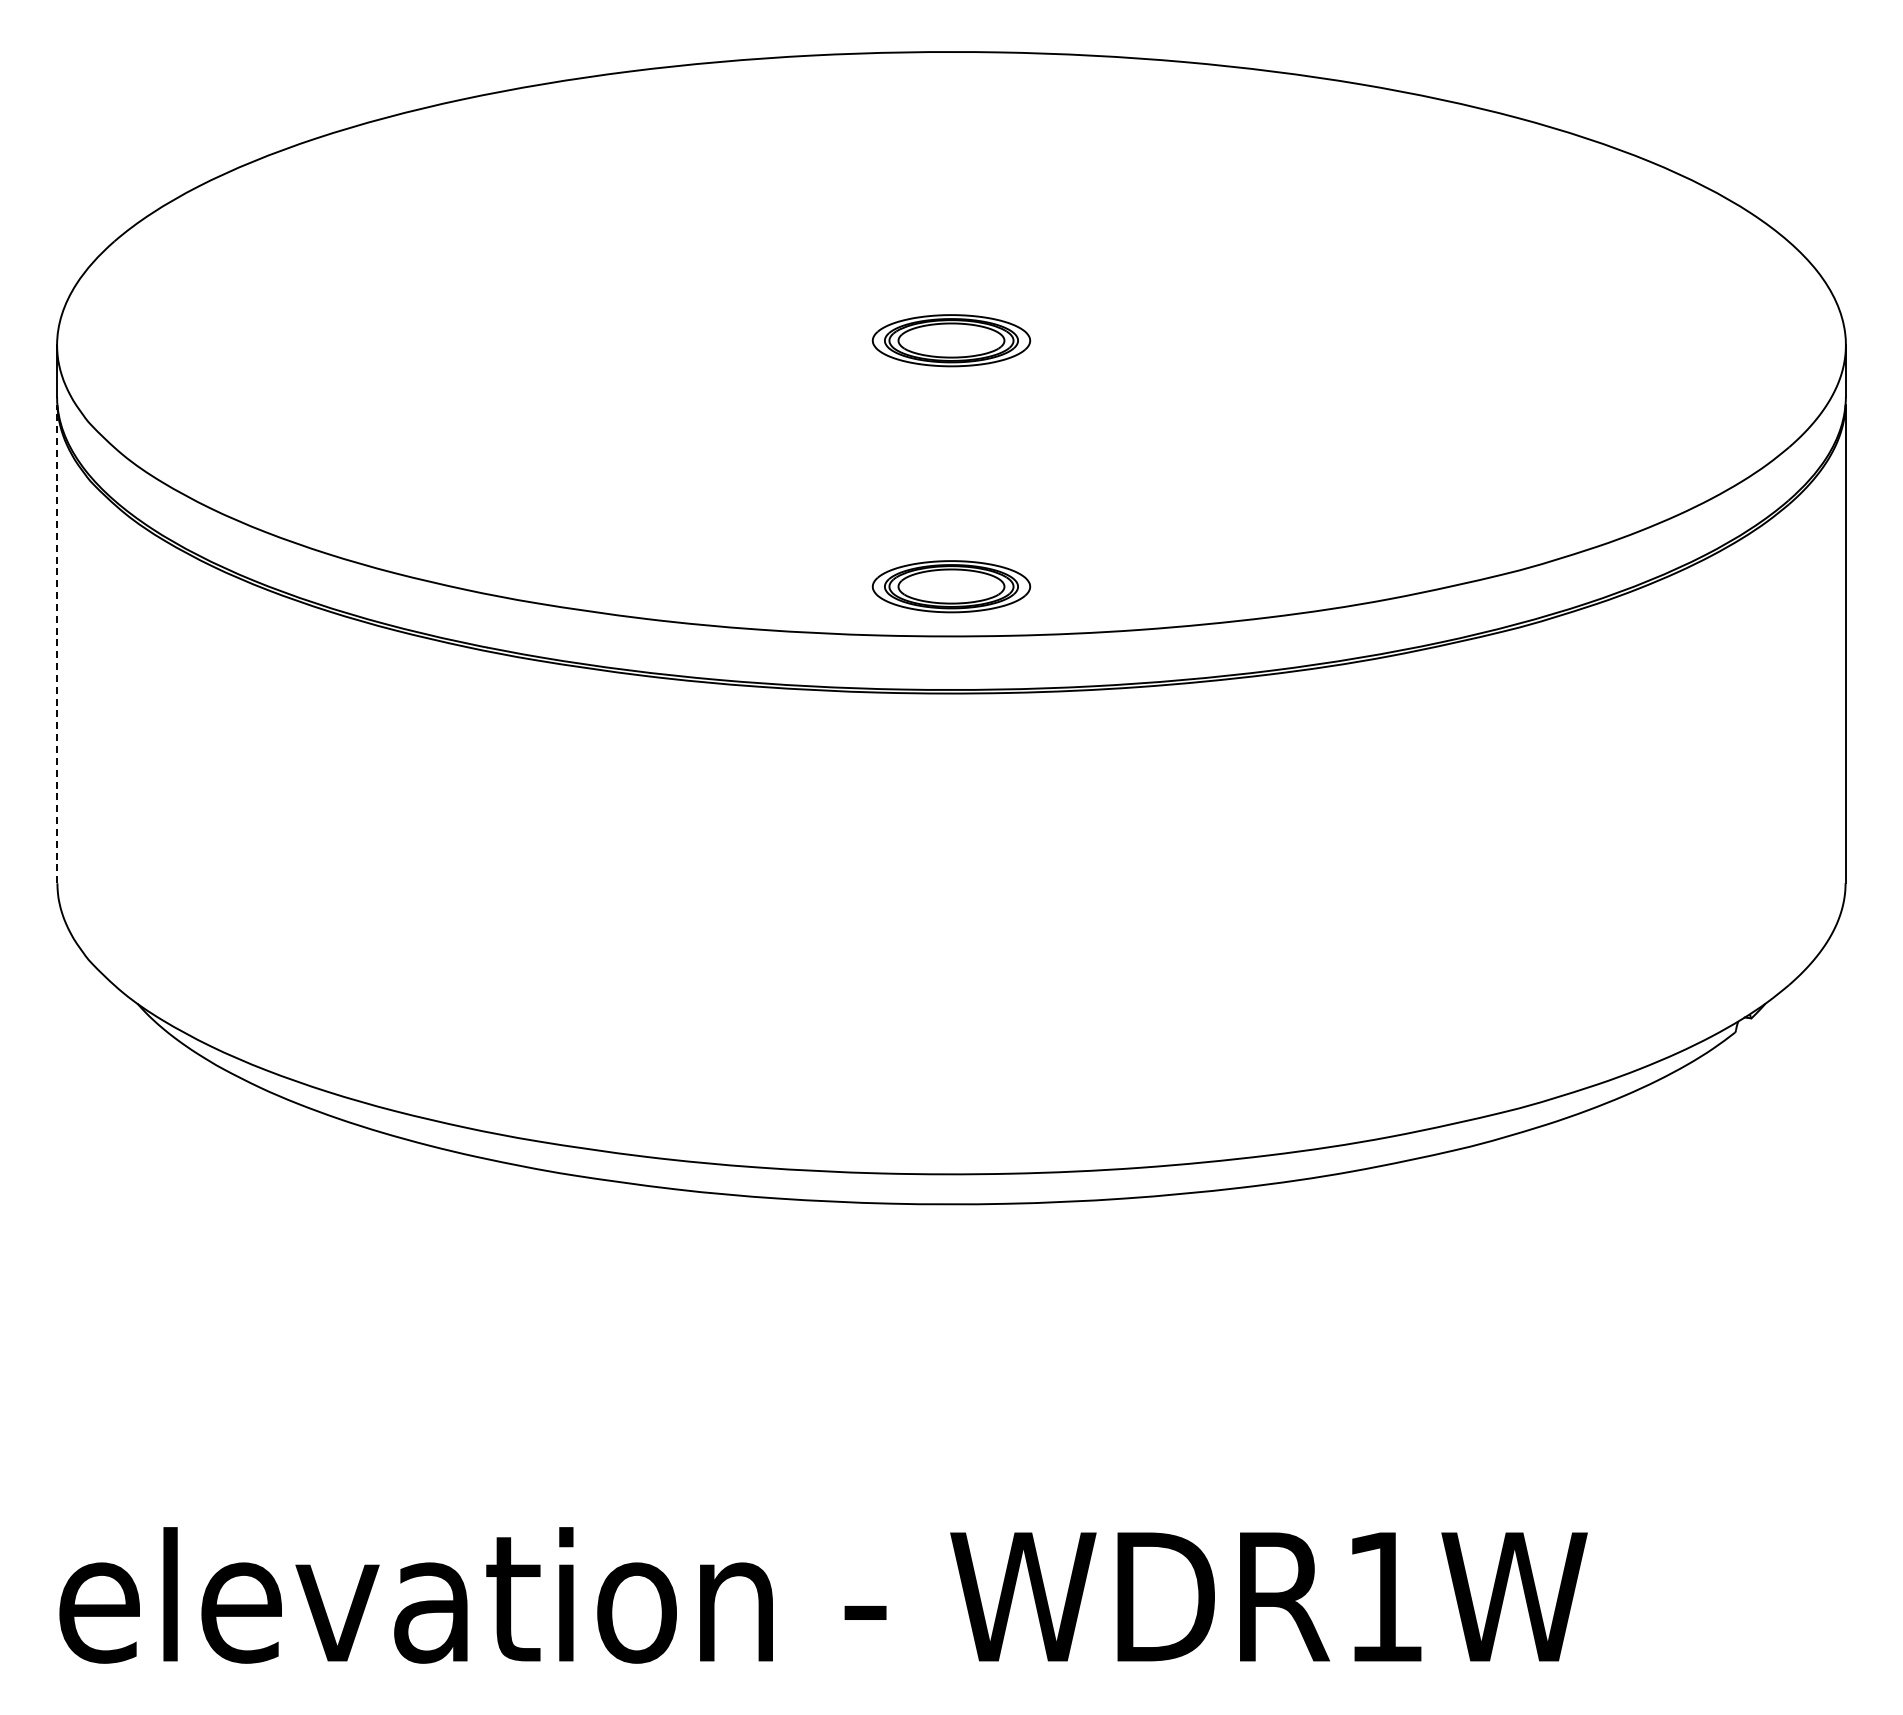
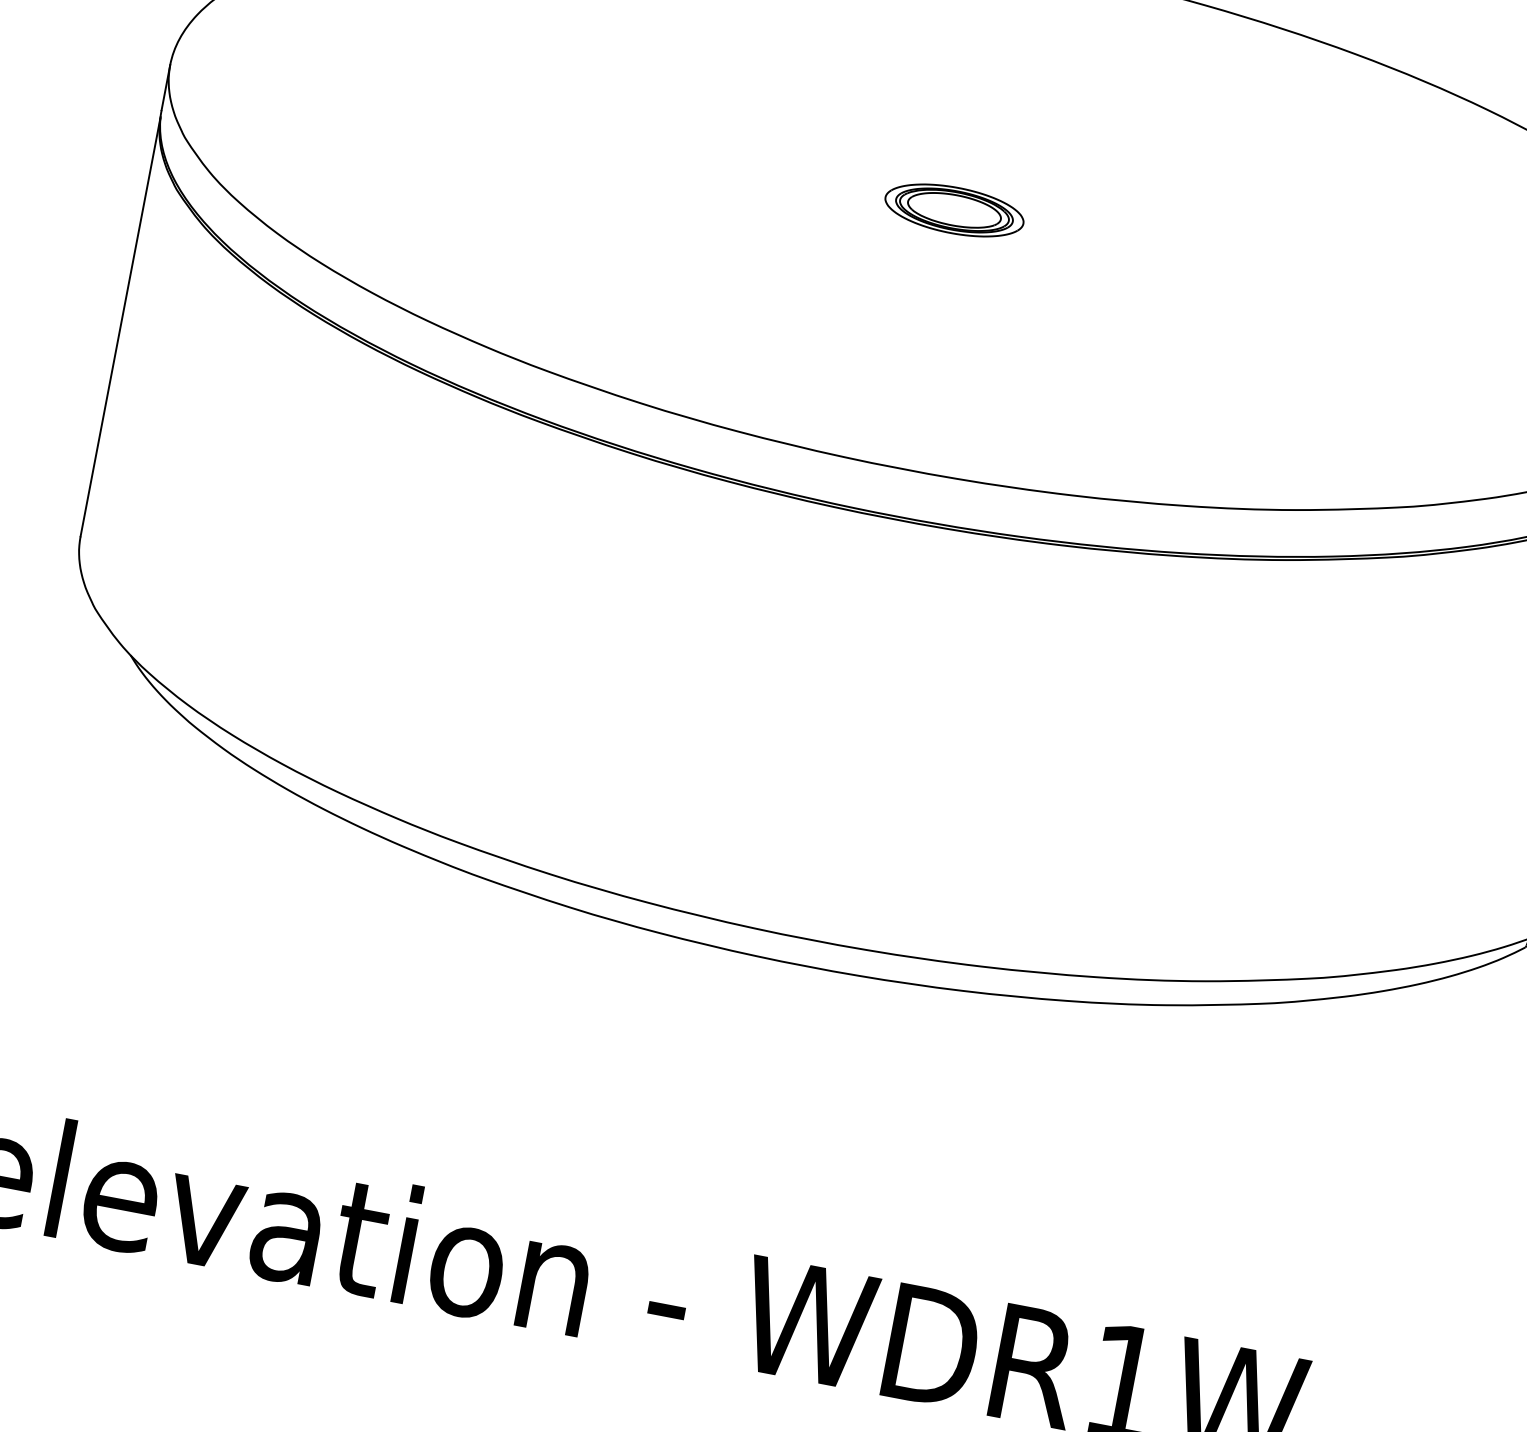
part: (951, 586) -> (913, 425), removed
line: (57, 643) -> (120, 326), dashed -> solid

